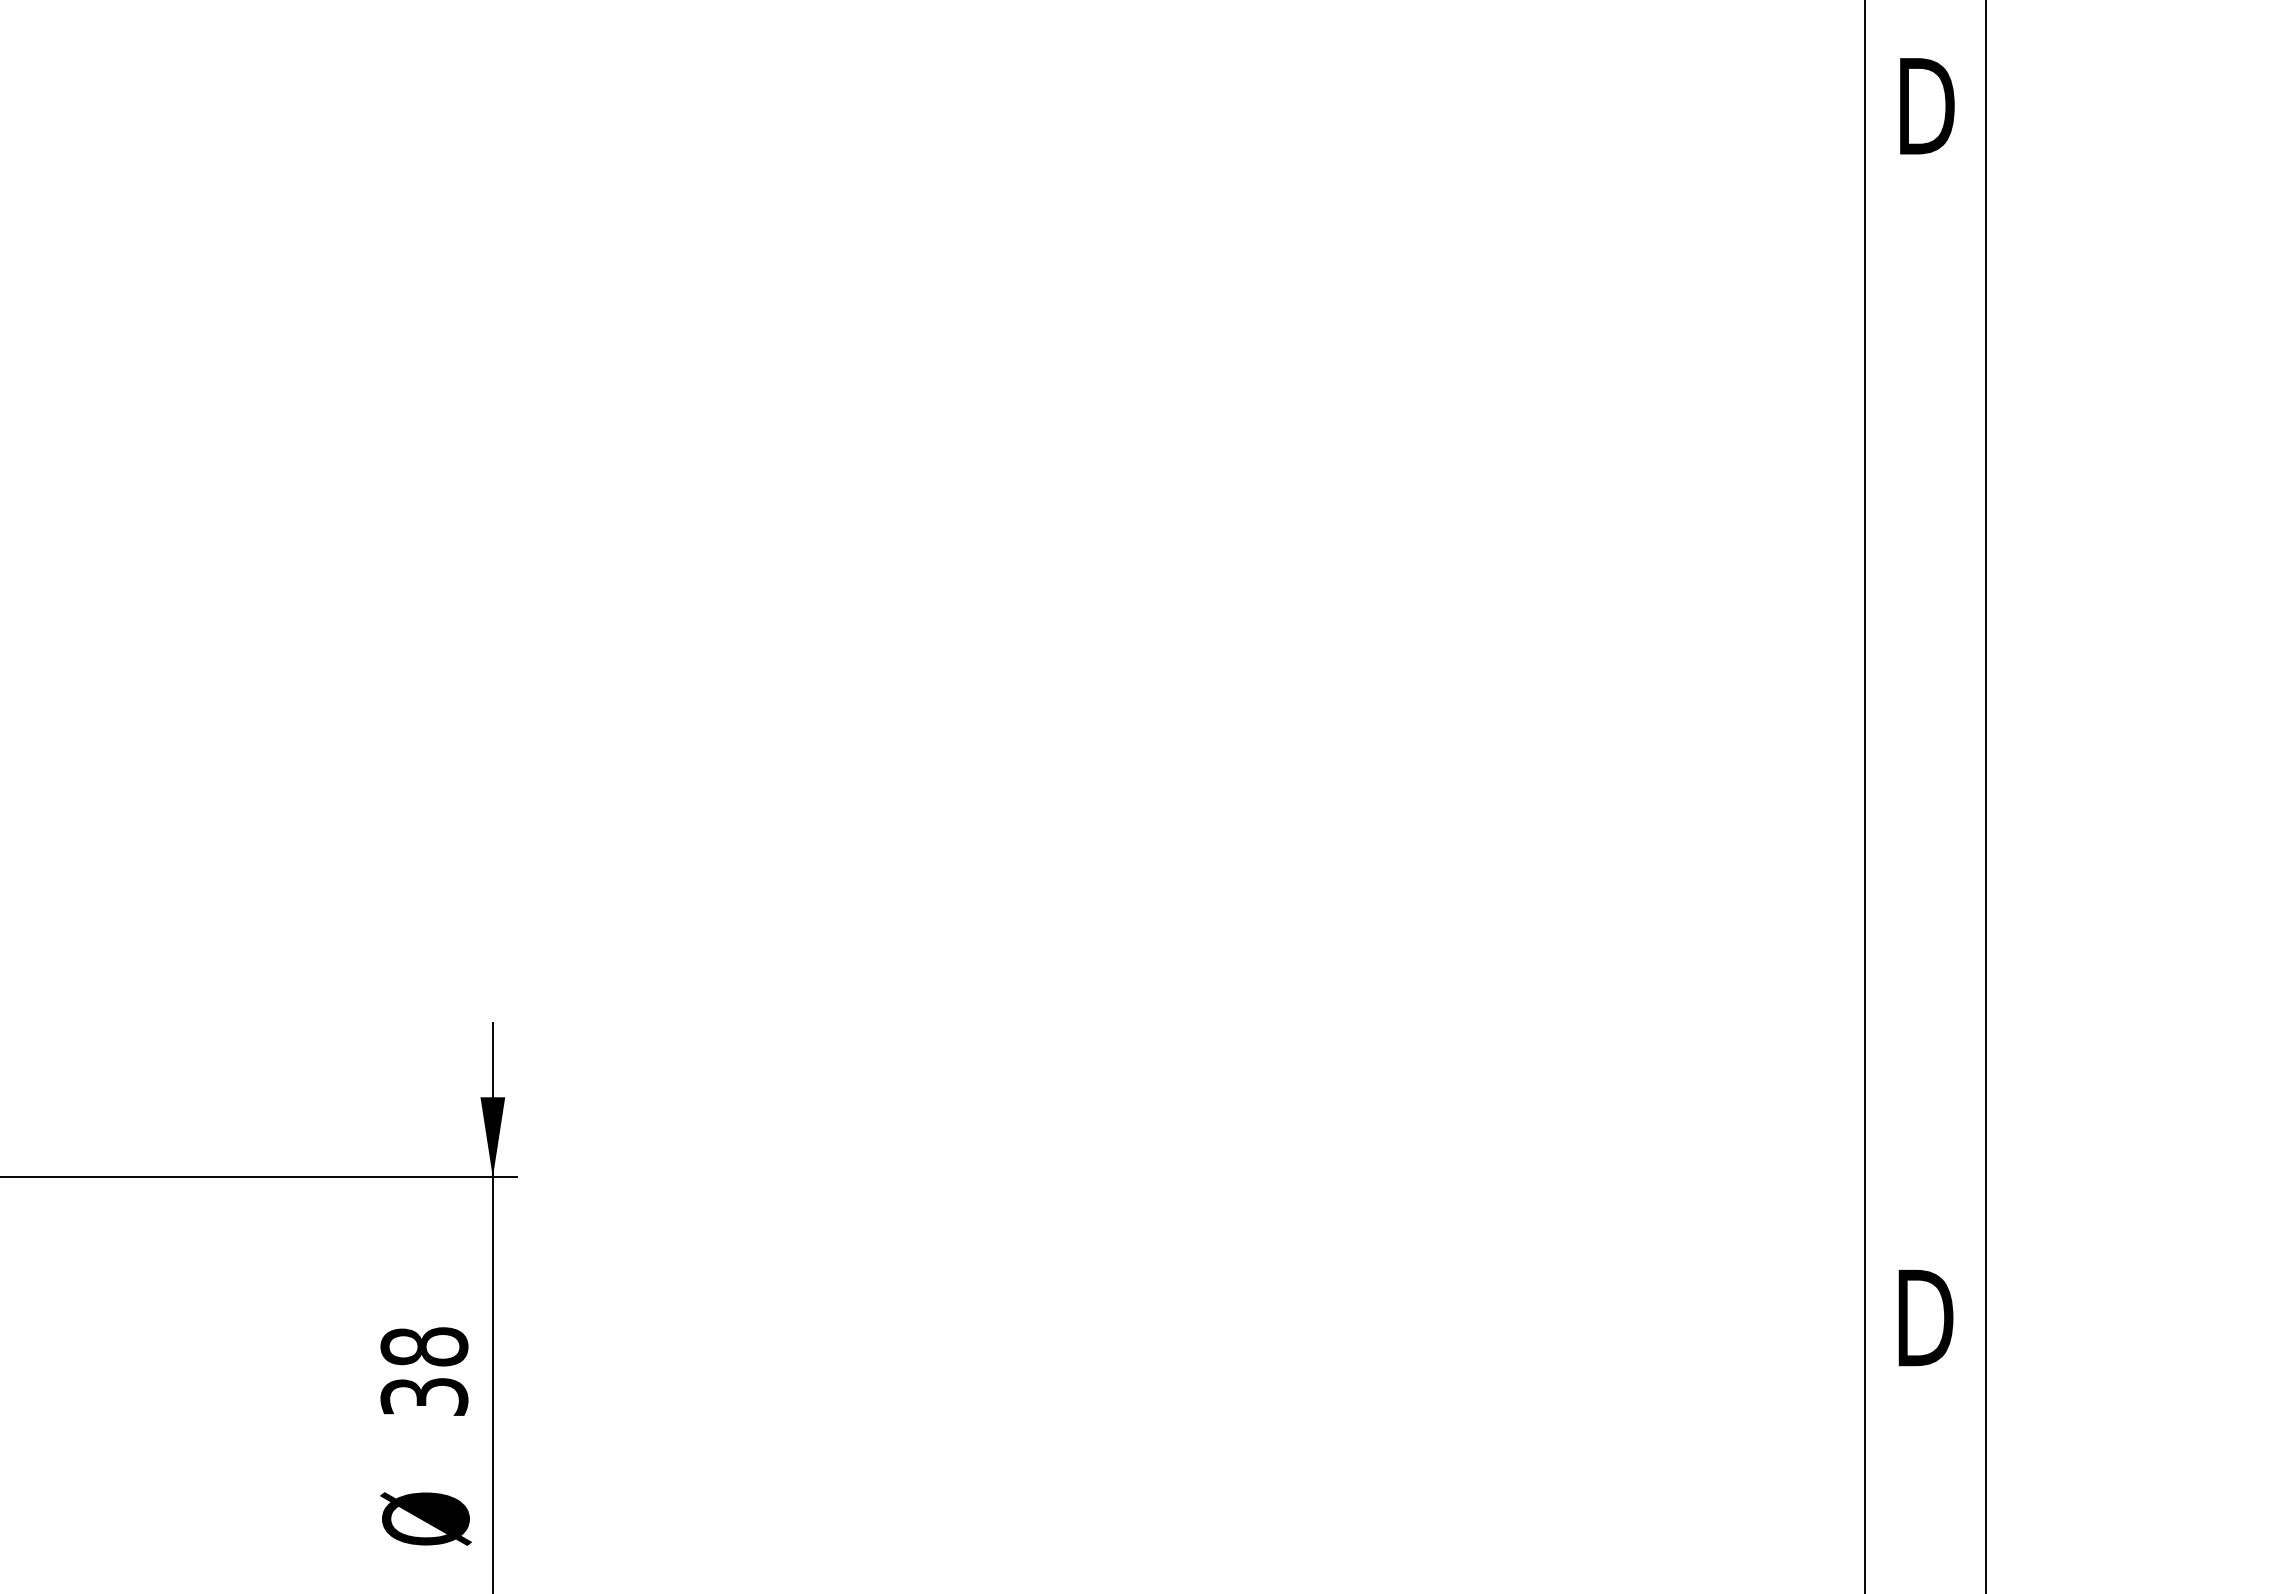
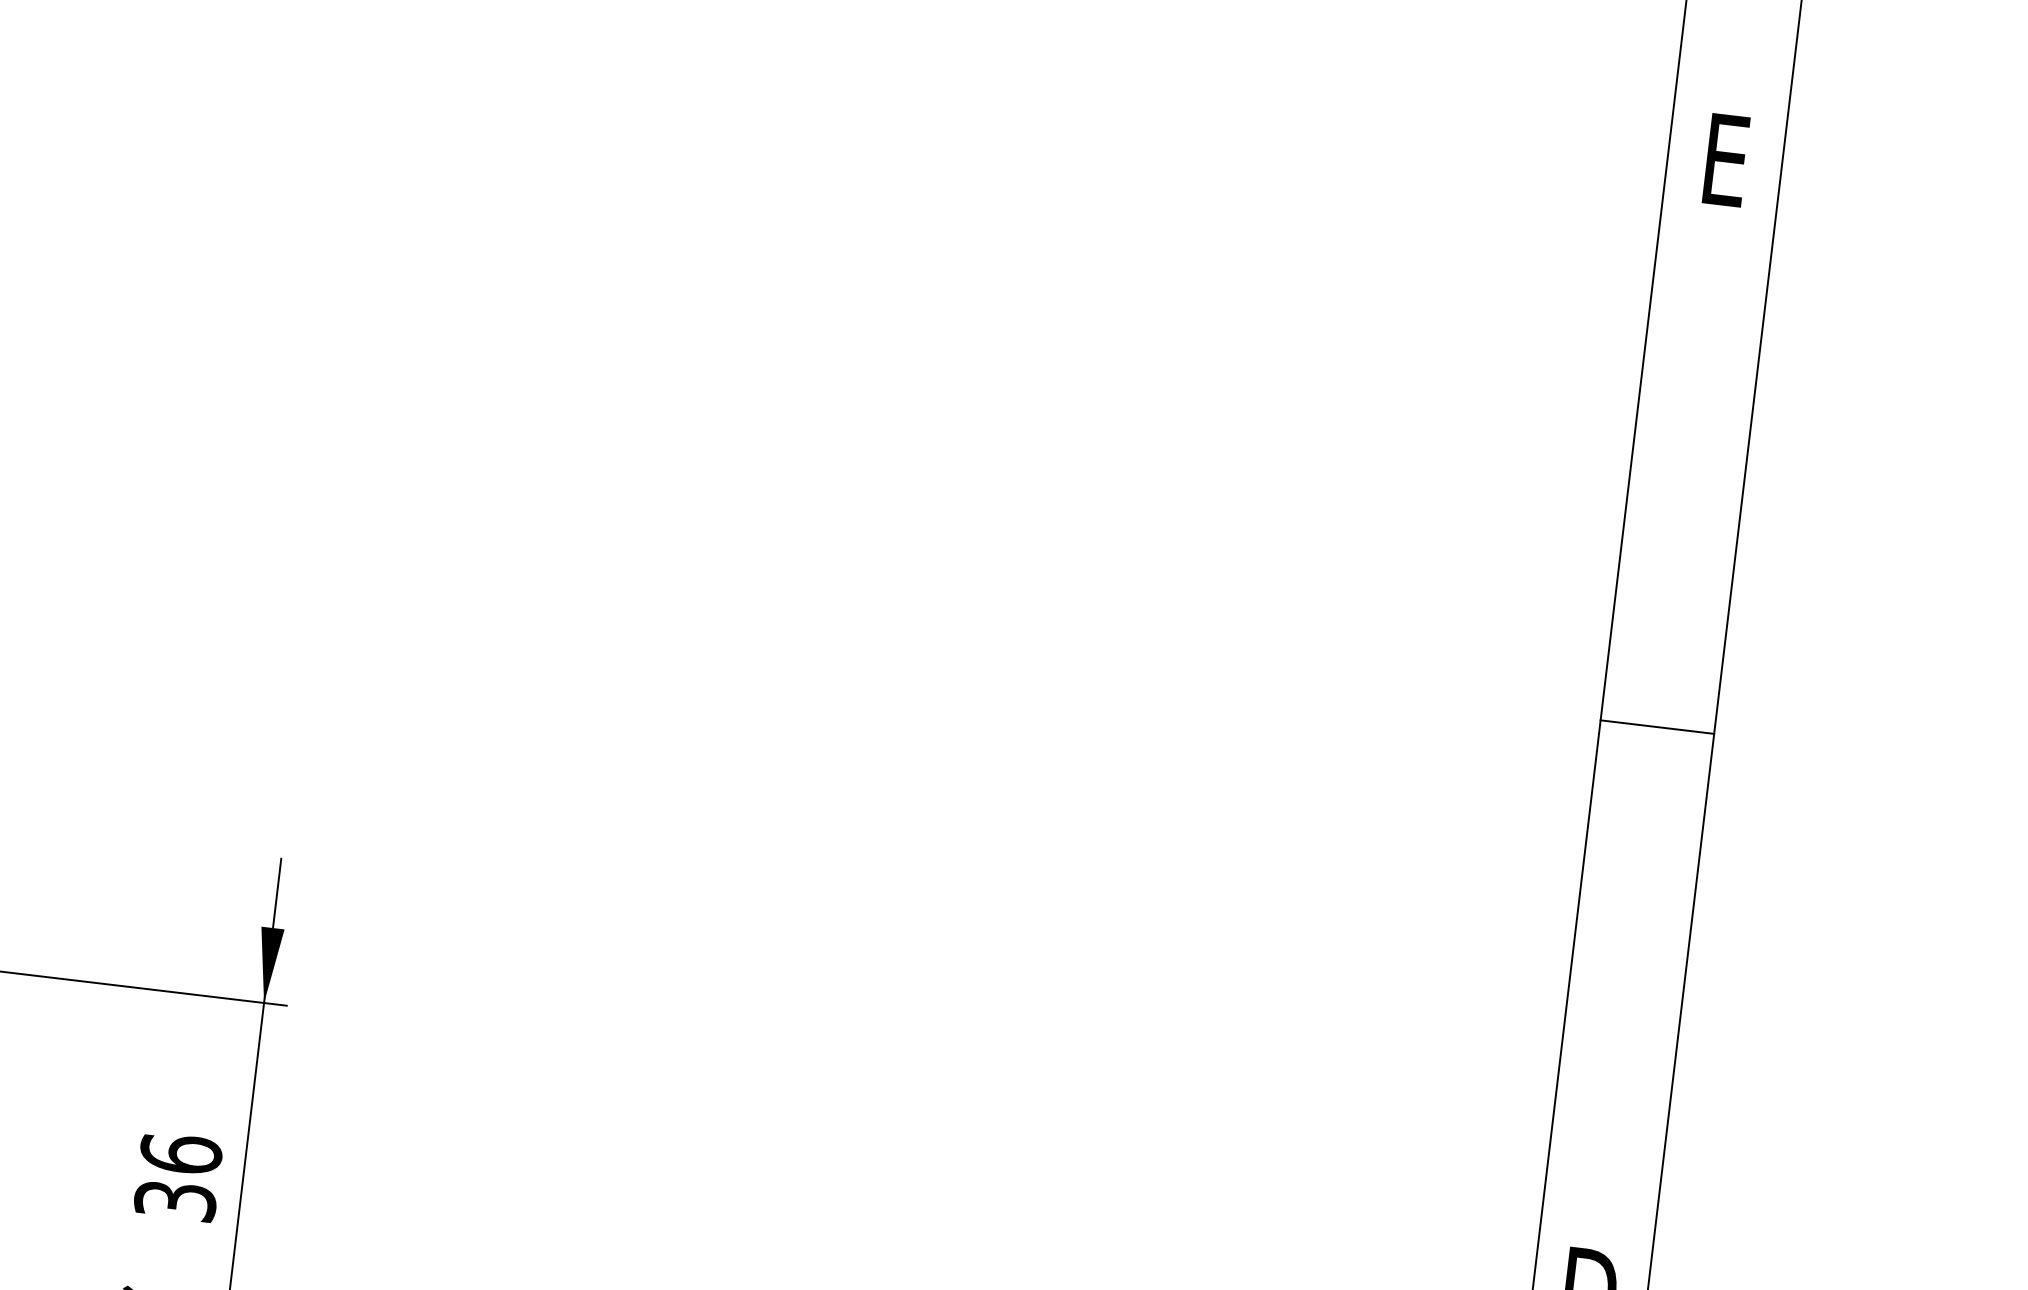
text: (1927, 106) -> (1726, 160), D -> E
line: (1925, 711) -> (1657, 726), added
text: (424, 1346) -> (181, 1153), 38 -> 36

